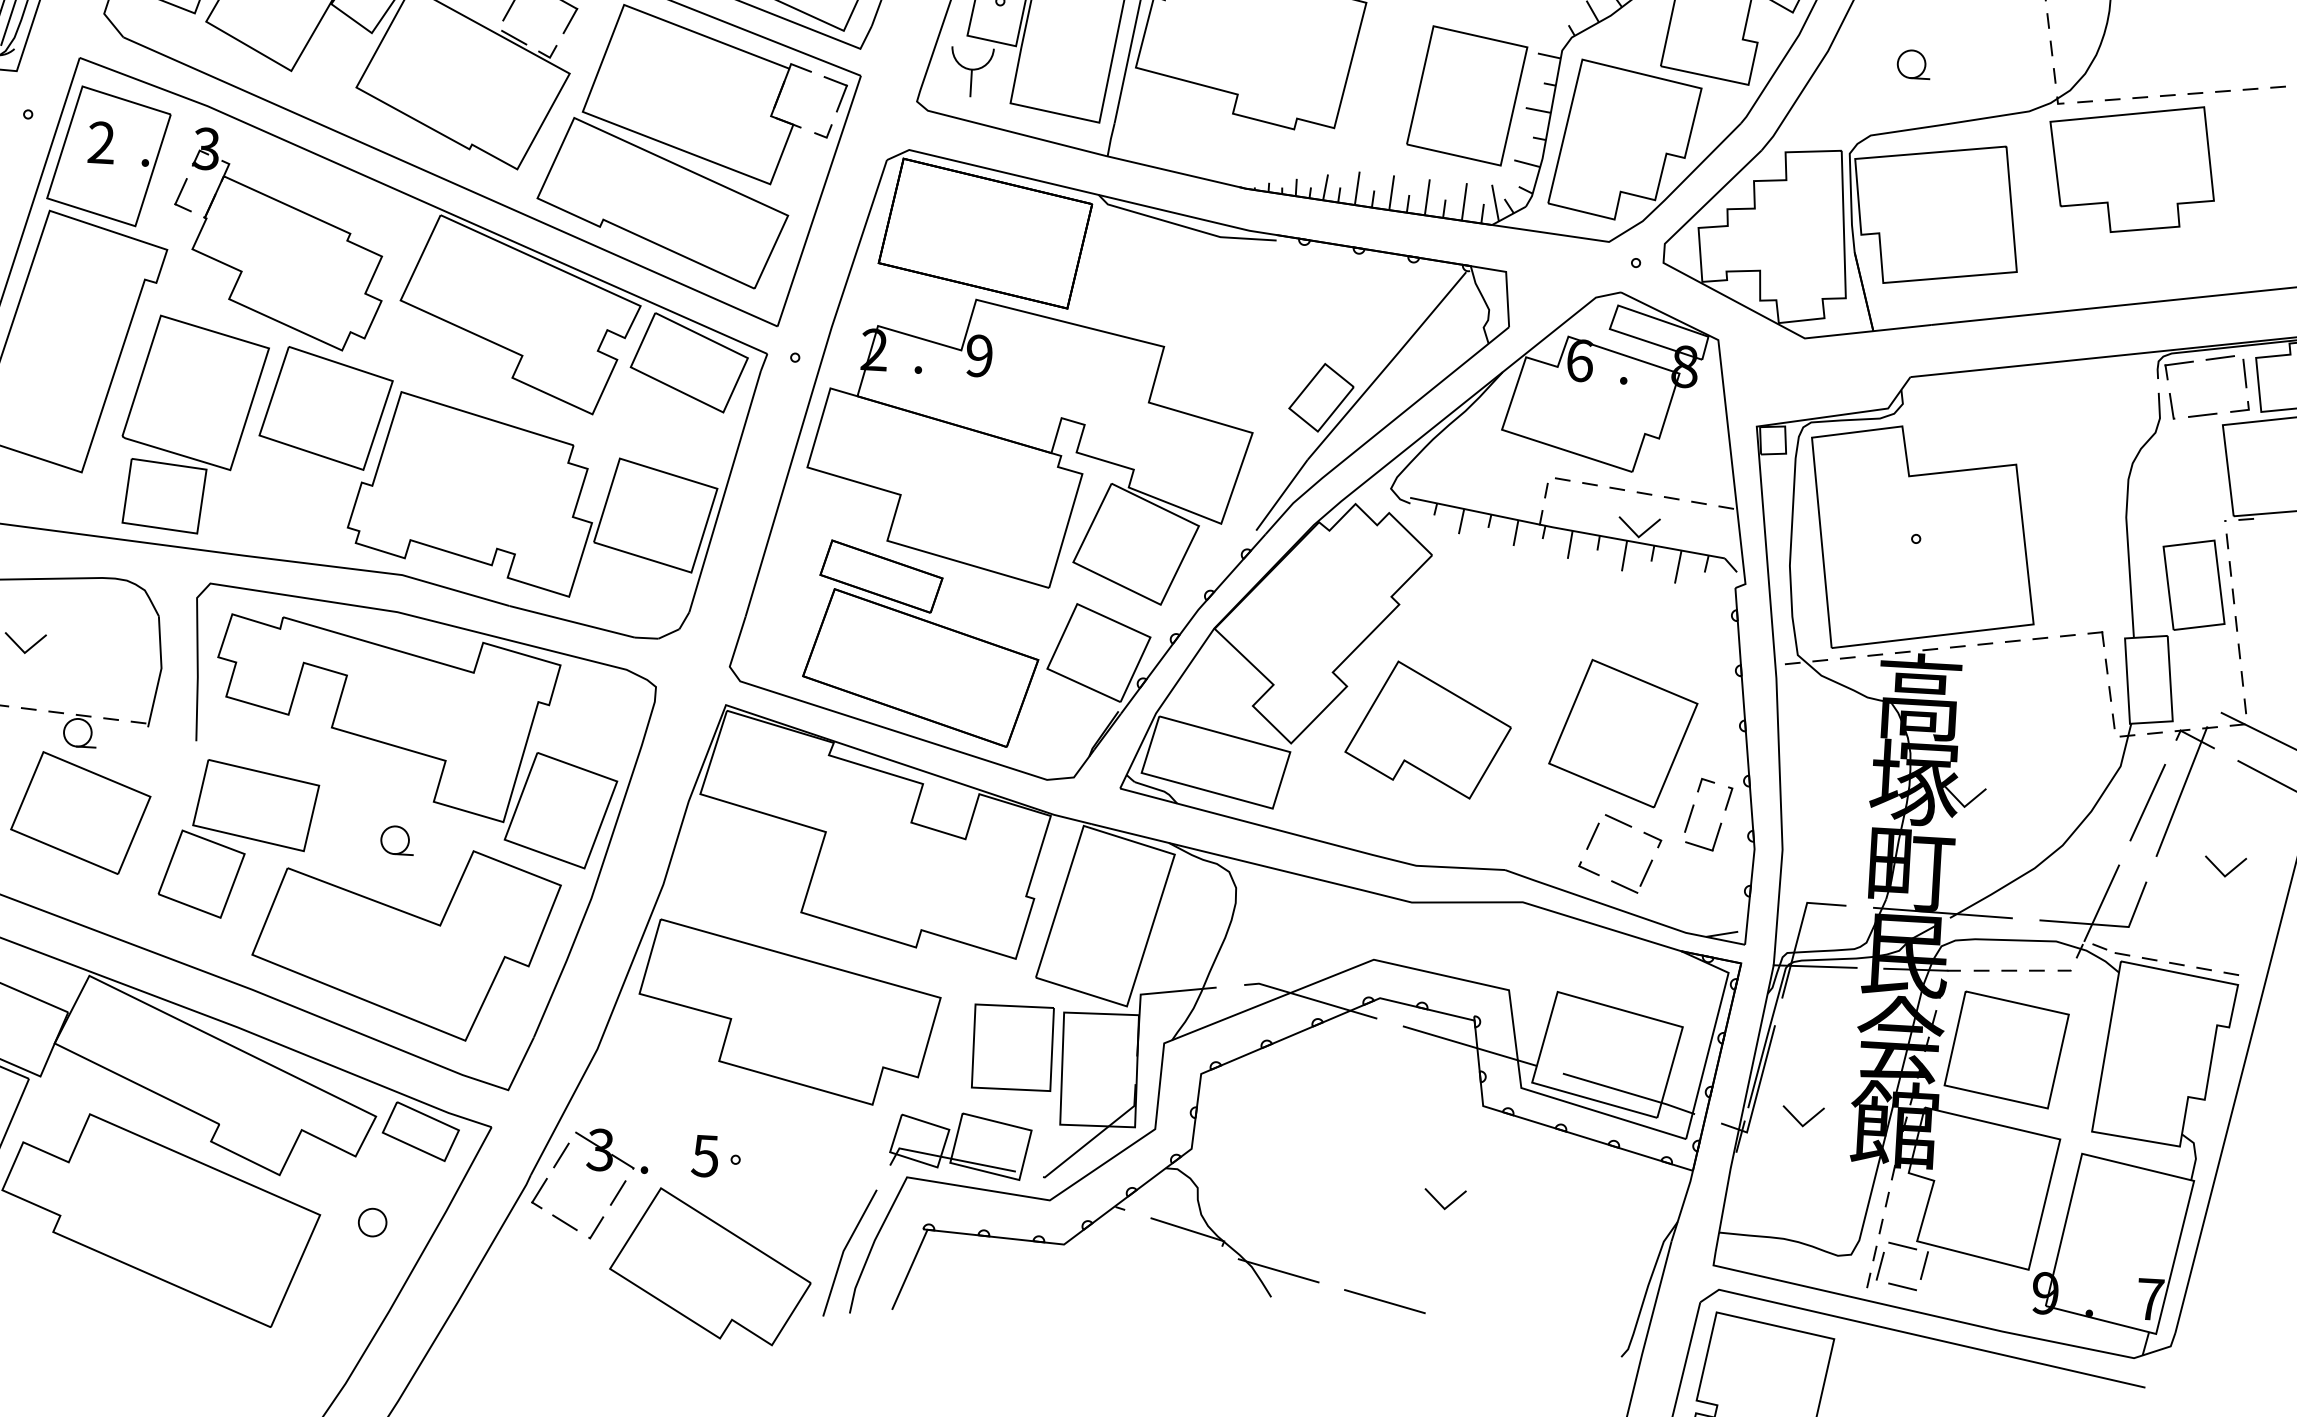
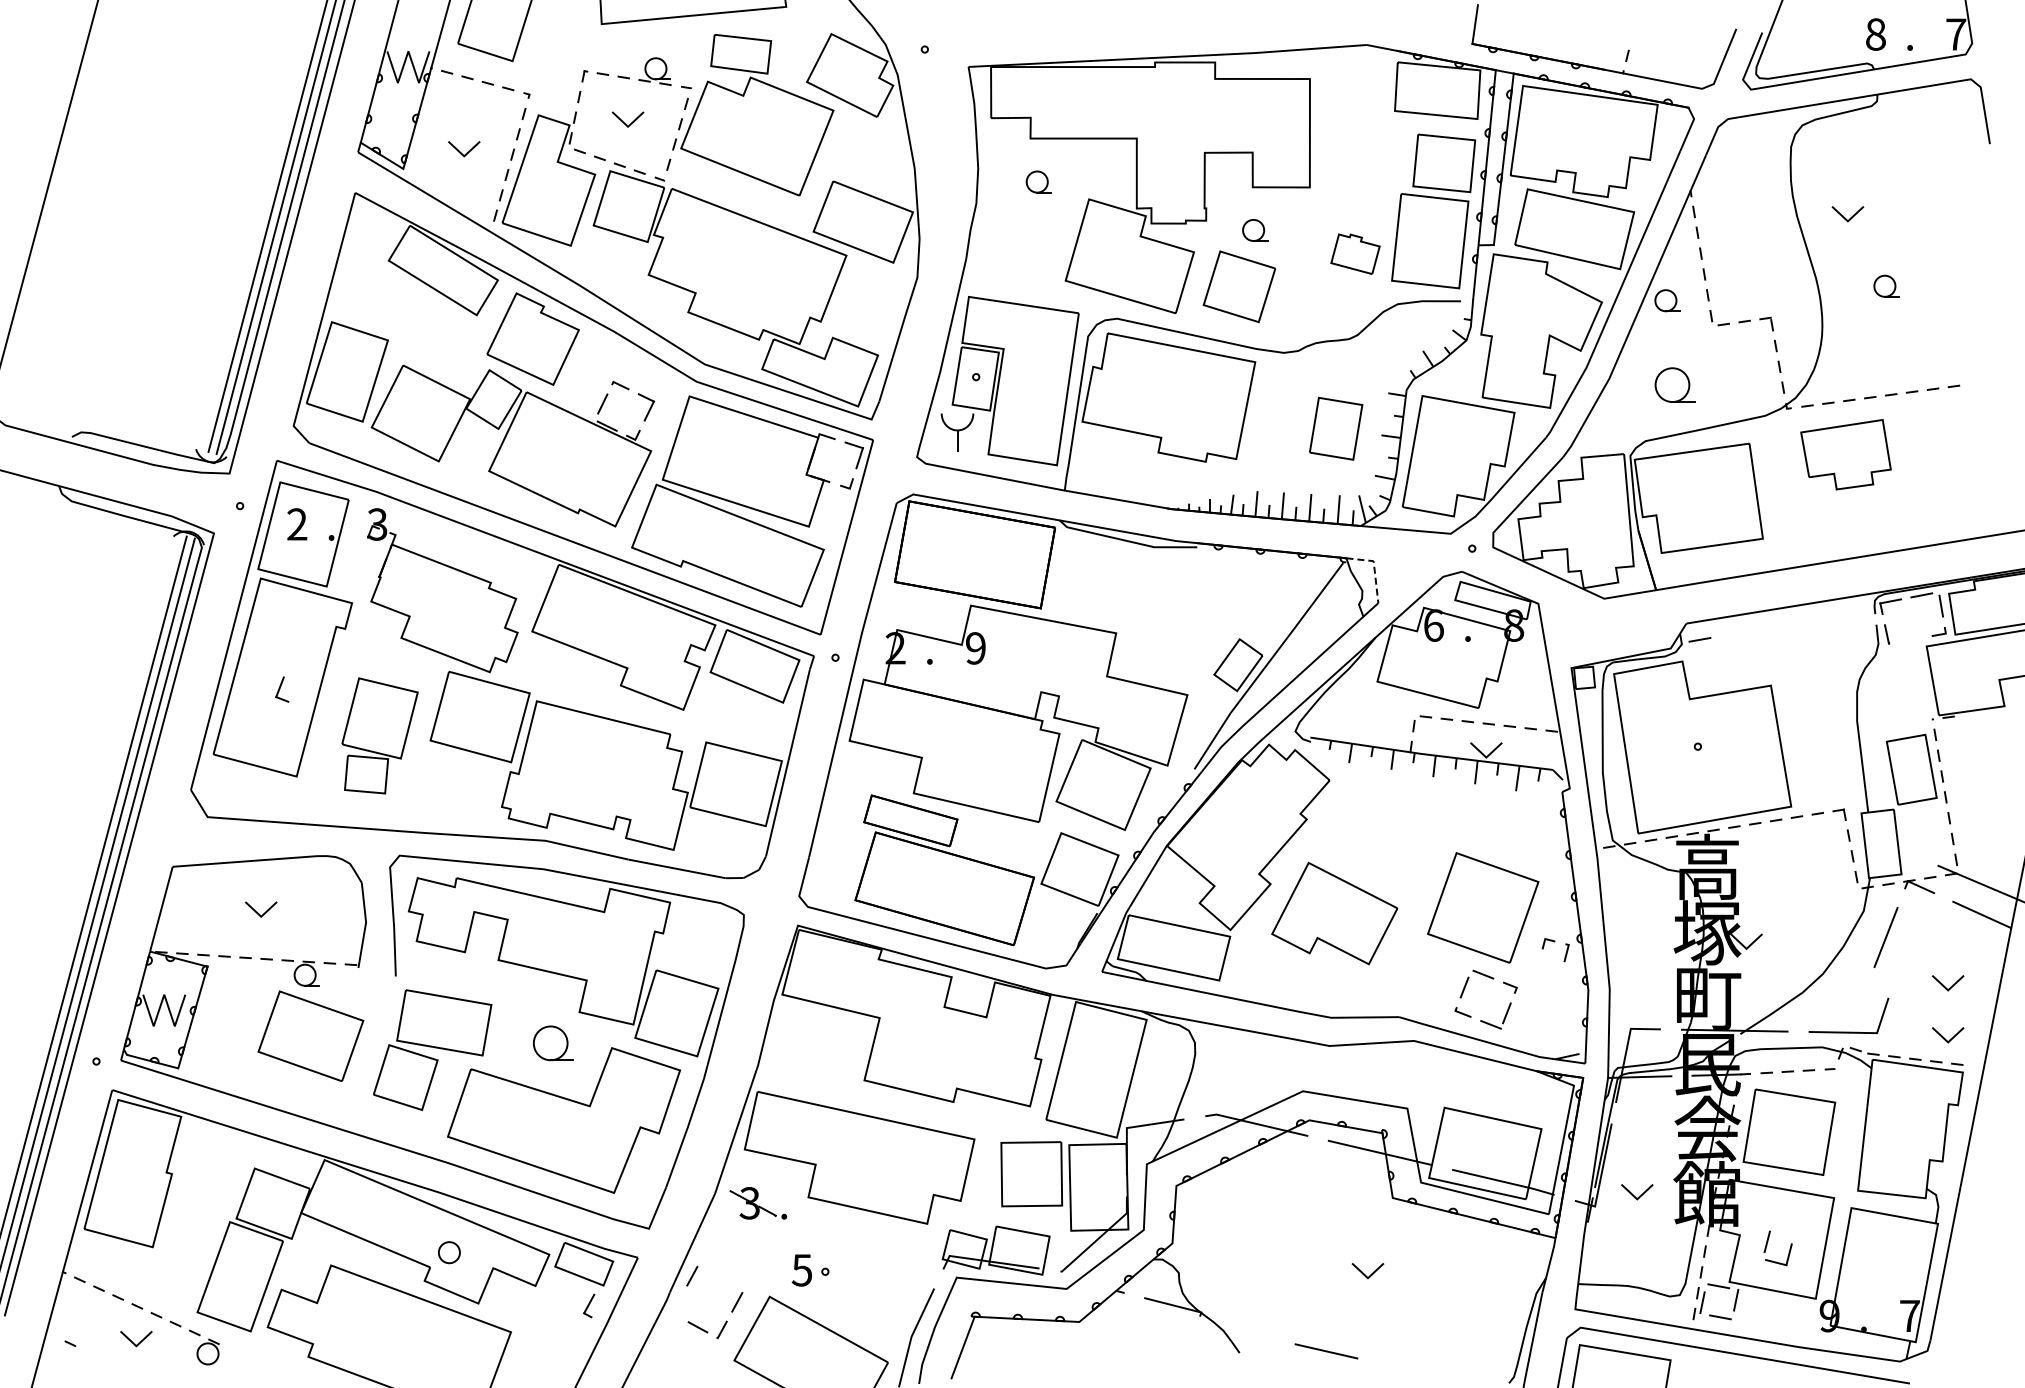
part: (1914, 63) -> (1675, 384), size x1.6
part: (1466, 95) -> (1335, 428), size x0.6
part: (2131, 168) -> (1845, 454), size x0.7
part: (184, 194) -> (282, 689), moved
line: (1506, 281) -> (1374, 568), solid -> dashed
line: (2202, 414) -> (1699, 639), moved
part: (193, 424) -> (379, 735), size x0.7
line: (2181, 791) -> (1911, 927), removed
part: (1689, 823) -> (1767, 1245), moved
part: (397, 839) -> (553, 1042), size x1.6
line: (2100, 902) -> (1854, 1015), removed
line: (2225, 938) -> (1951, 1037), added
part: (611, 1150) -> (758, 1203), moved
part: (539, 1192) -> (589, 1305), moved
circle: (372, 1222) -> (449, 1252), moved
line: (1279, 1270) -> (1244, 1332), removed

